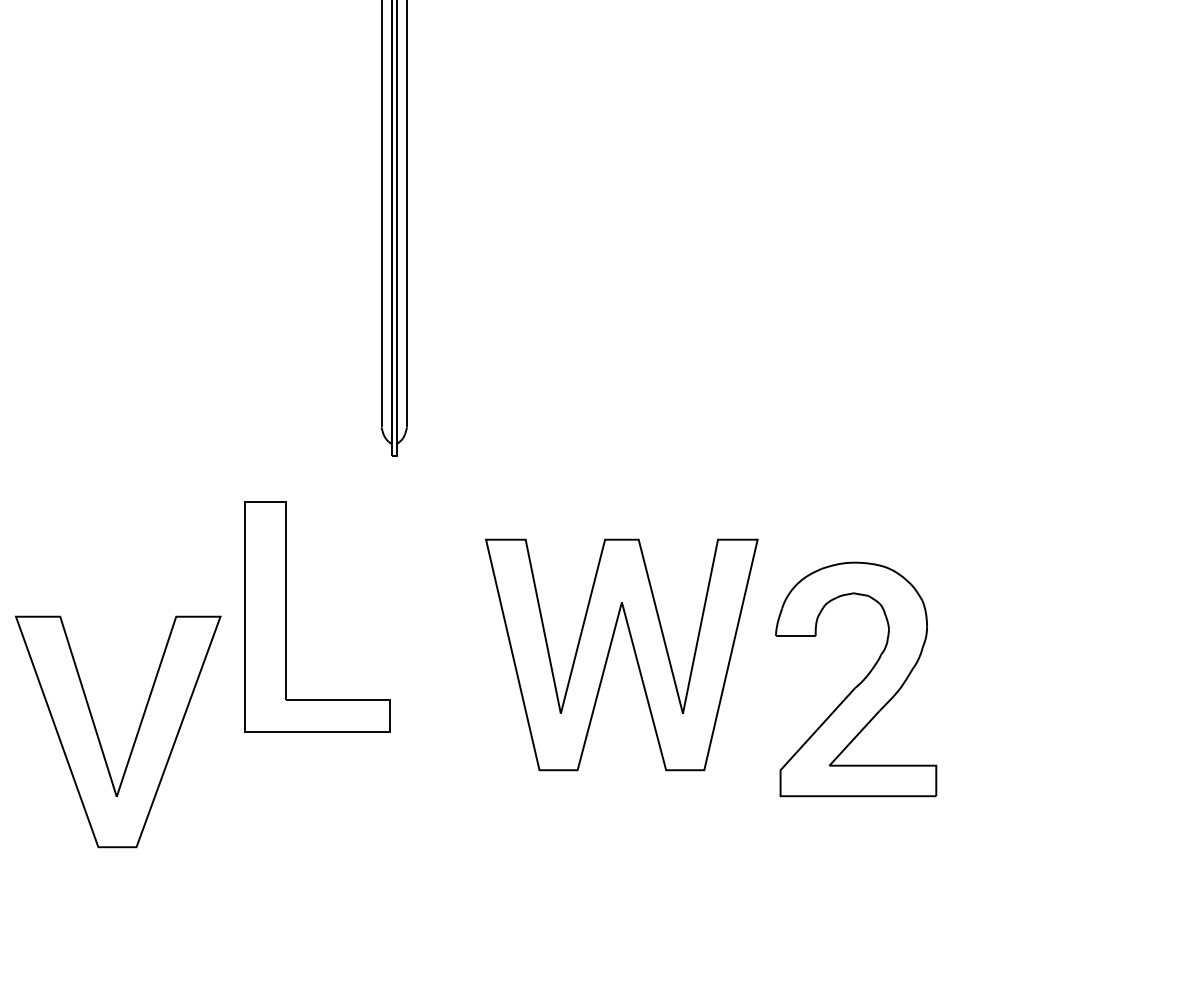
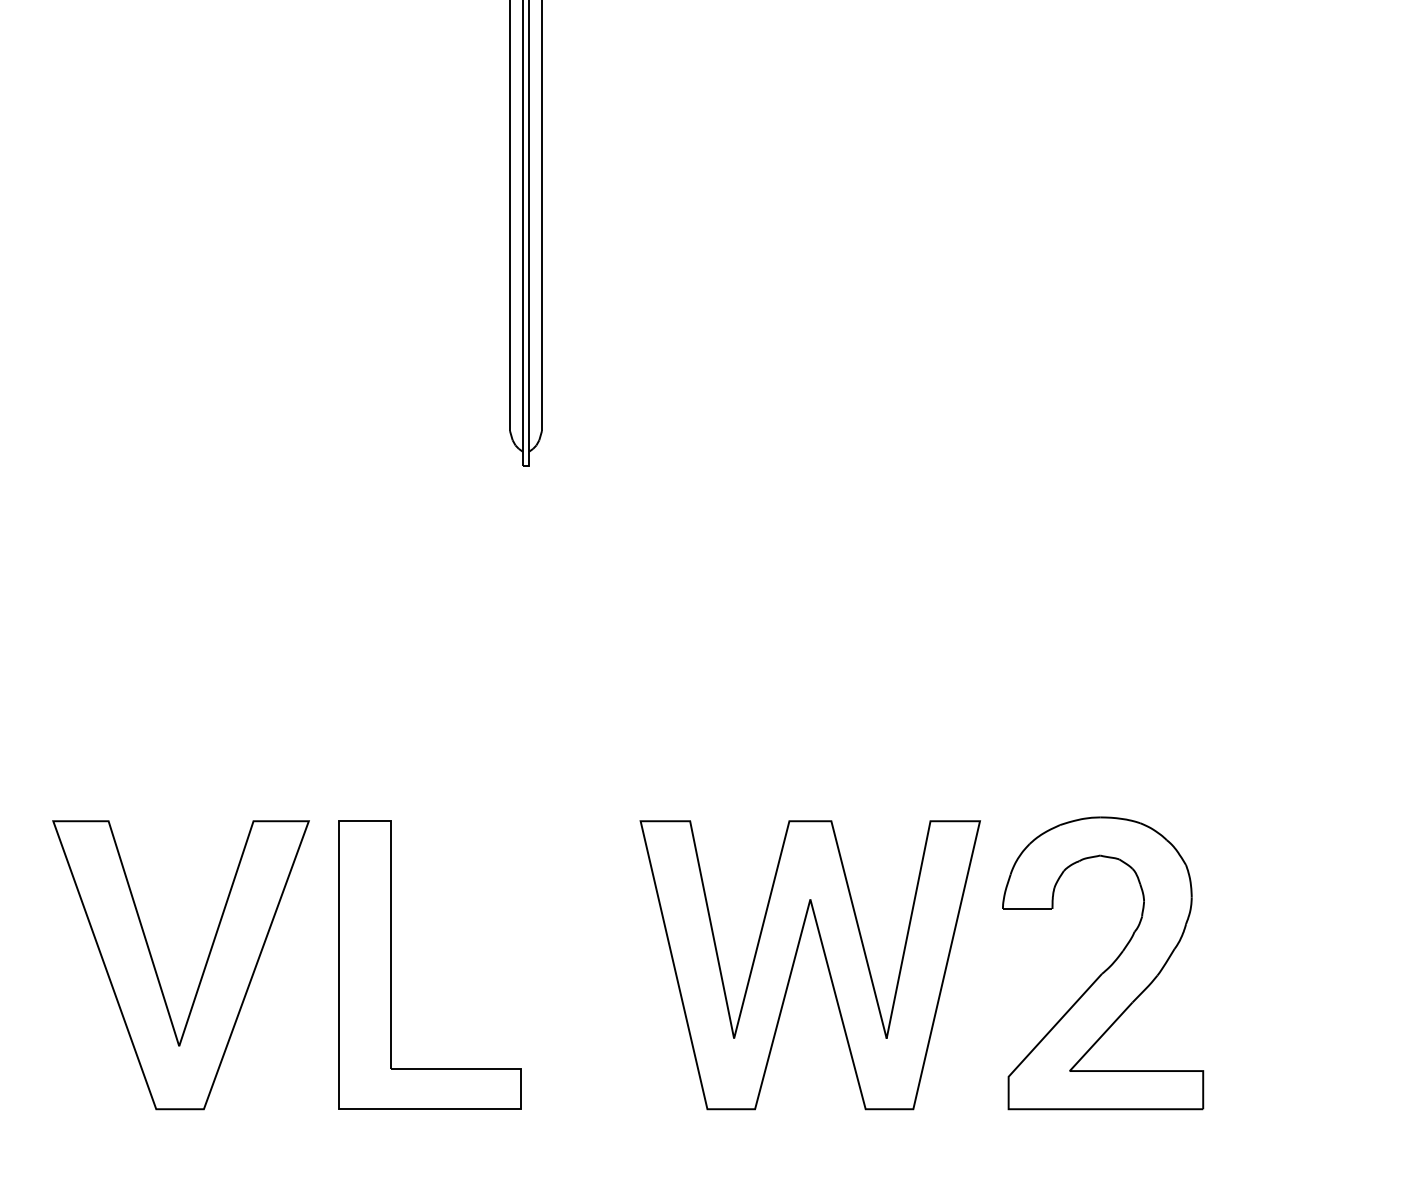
part: (286, 616) -> (391, 964), moved
part: (610, 650) -> (796, 959), moved
part: (856, 679) -> (1103, 963), moved
part: (135, 736) -> (202, 970), moved

